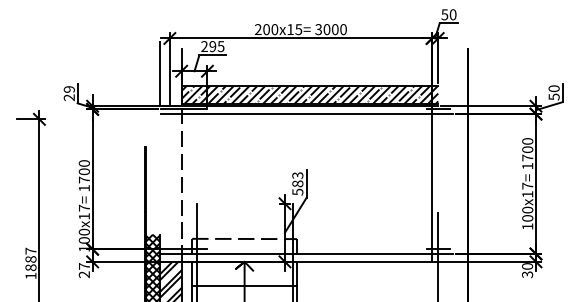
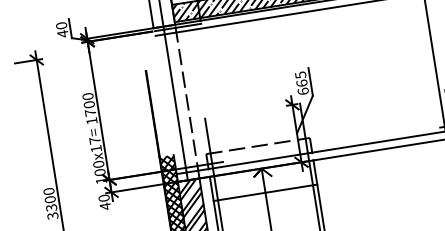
text: (68, 93) -> (61, 29), 29 -> 40
line: (169, 183) -> (175, 102), added
text: (297, 183) -> (301, 82), 583 -> 665
text: (30, 263) -> (50, 203), 1887 -> 3300
text: (83, 270) -> (103, 202), 27 -> 40

